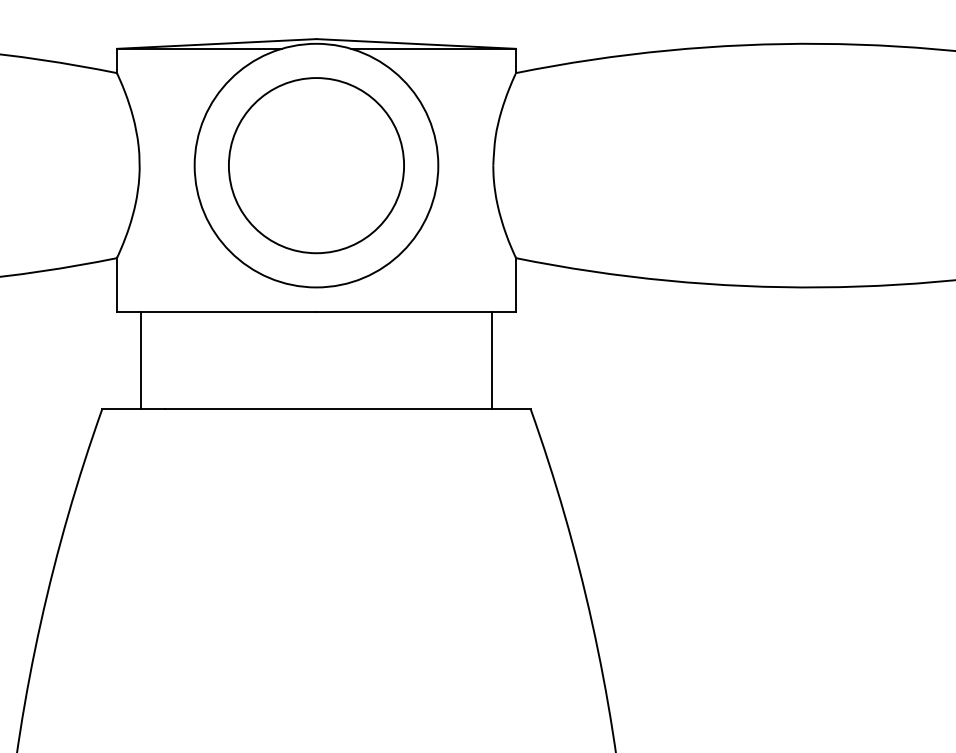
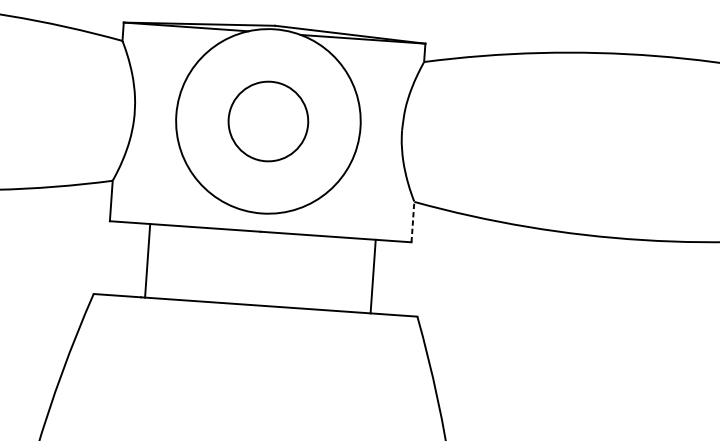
circle: (316, 165) -> (268, 121), size x0.6
line: (516, 284) -> (413, 221), solid -> dashed
line: (141, 359) -> (147, 260), moved
line: (491, 359) -> (373, 275), moved

